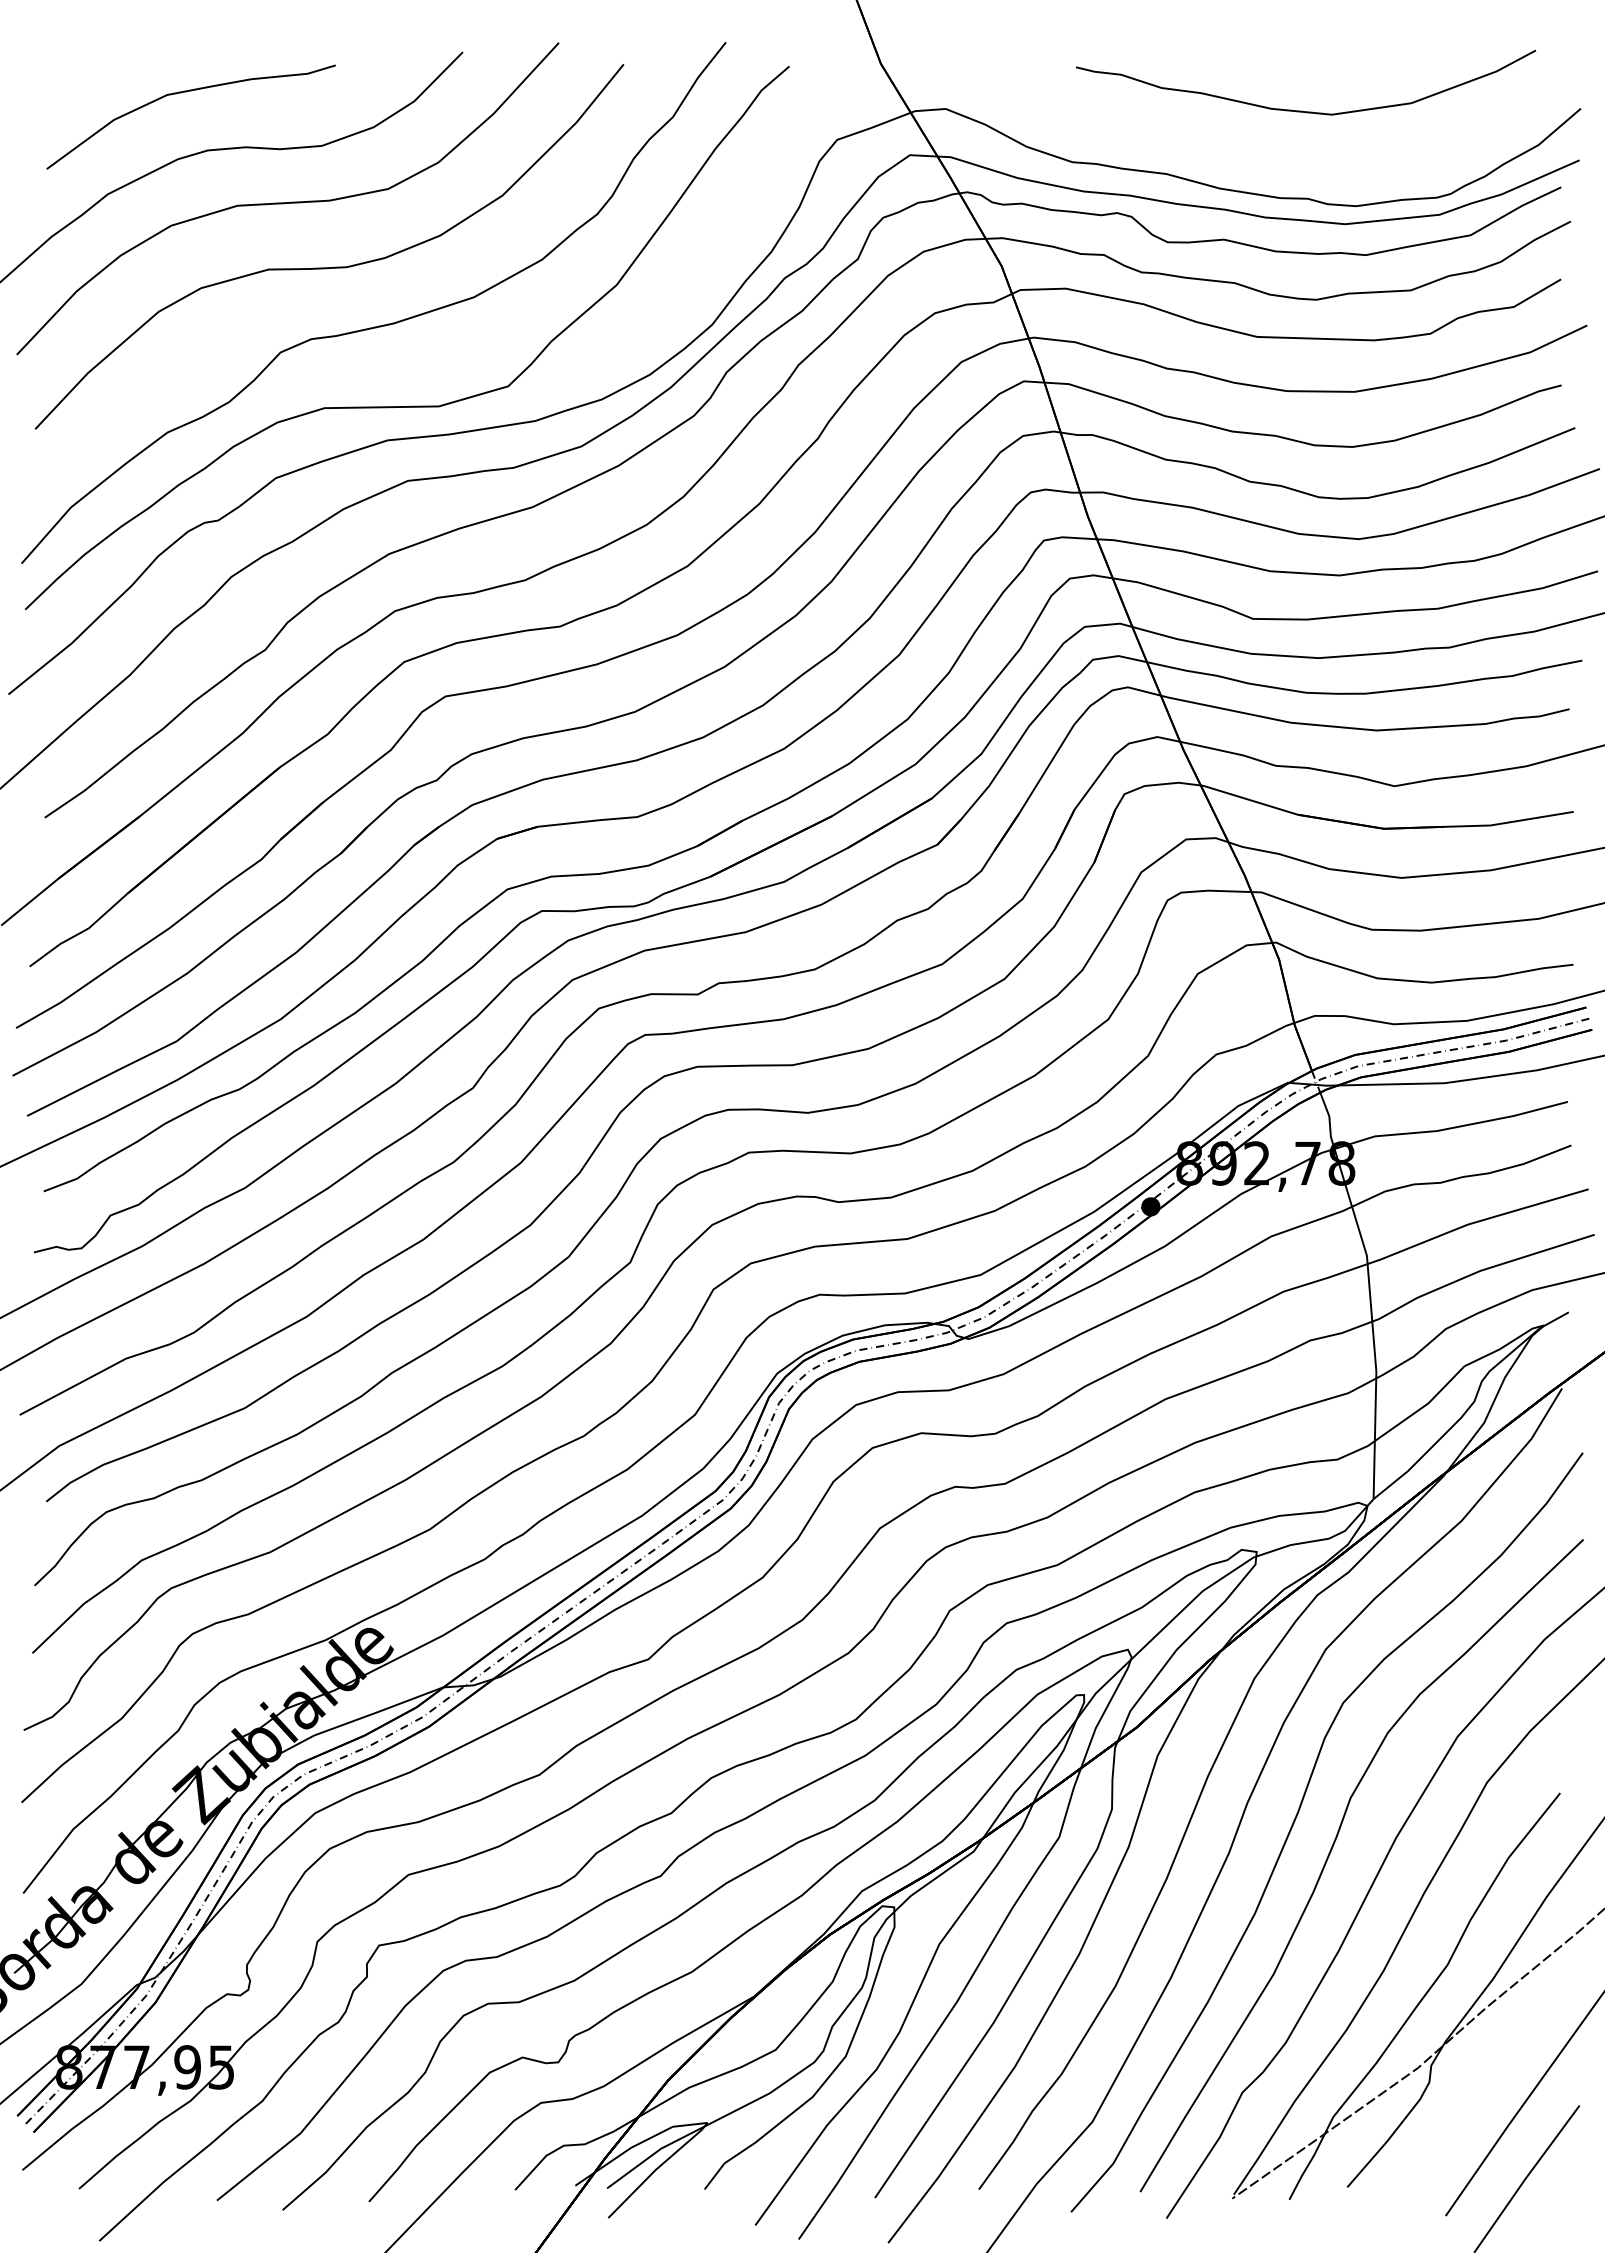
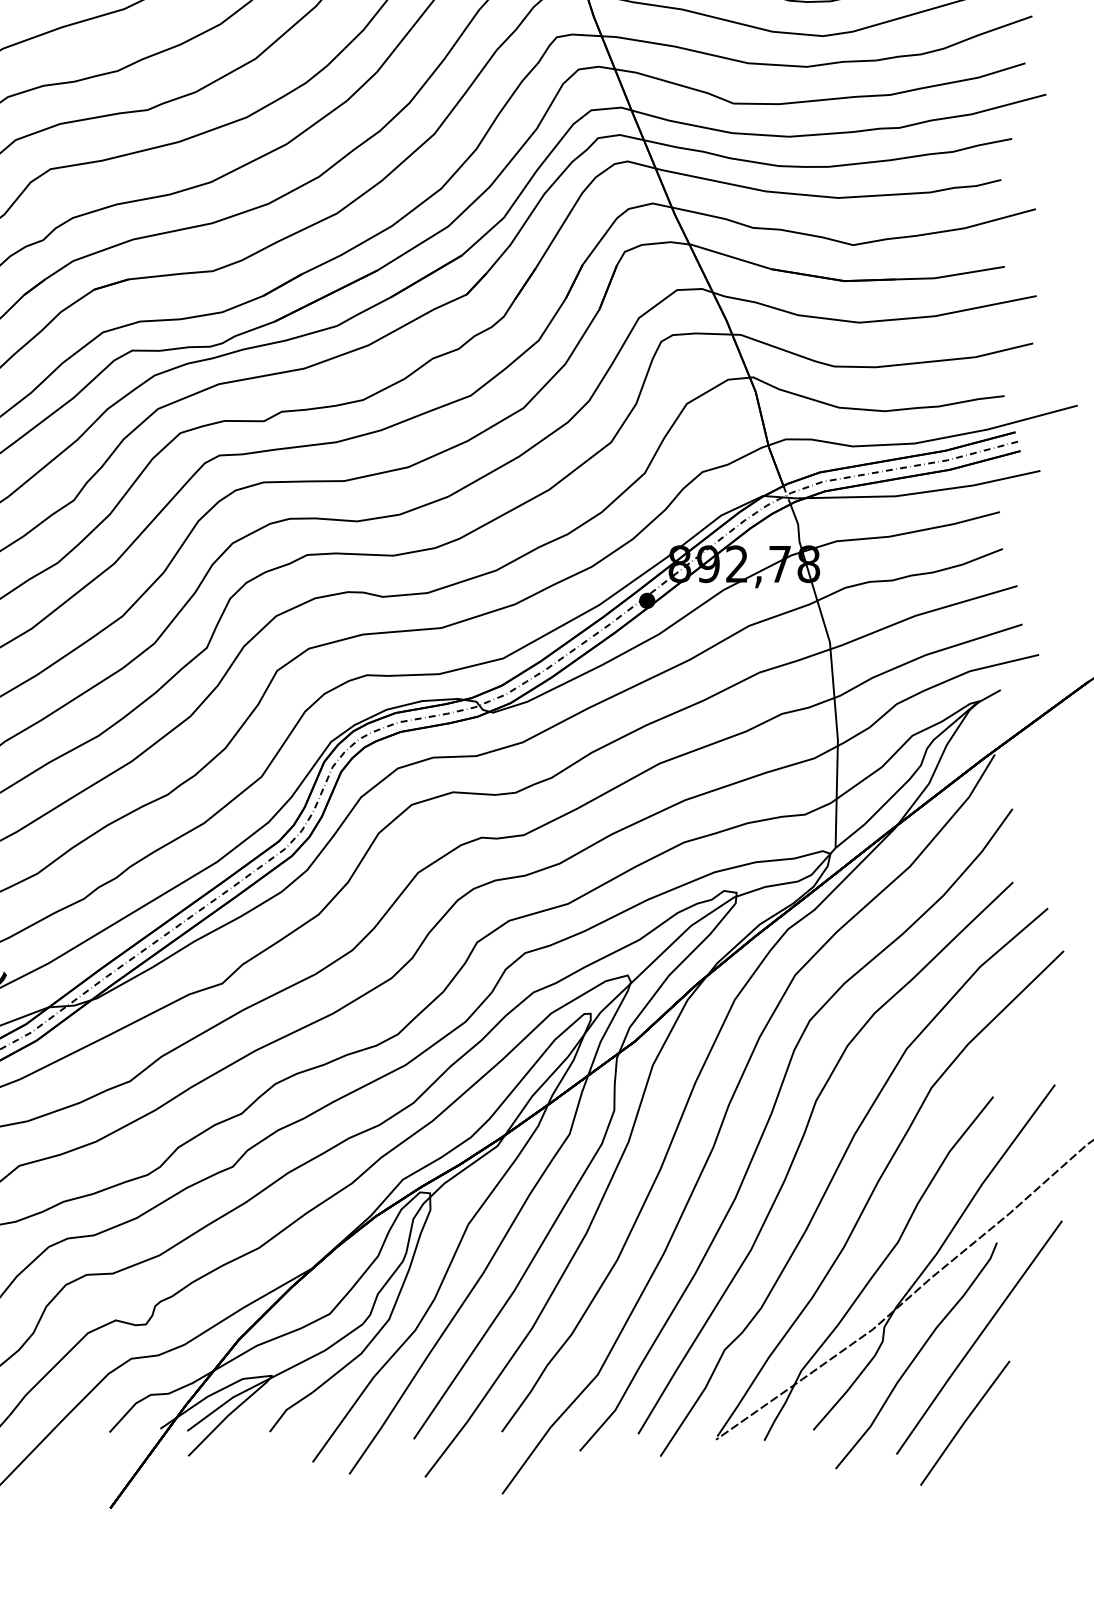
curve: (1469, 2099) -> (916, 1355), added

